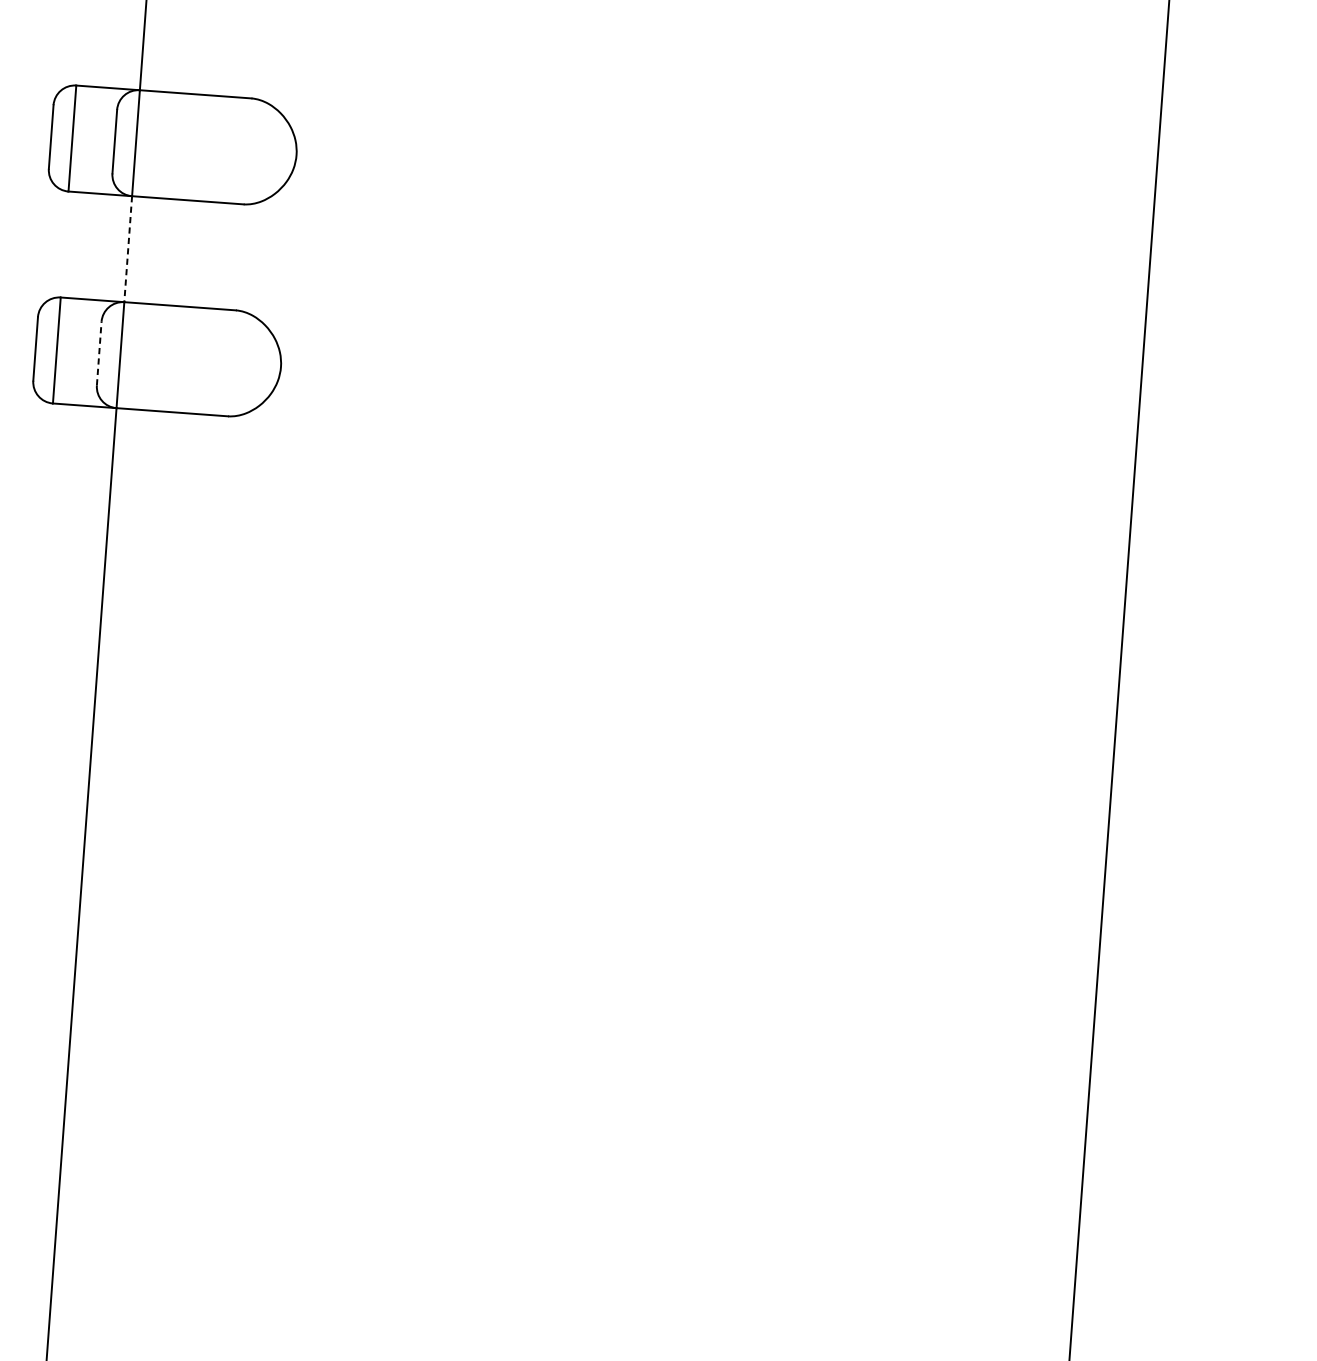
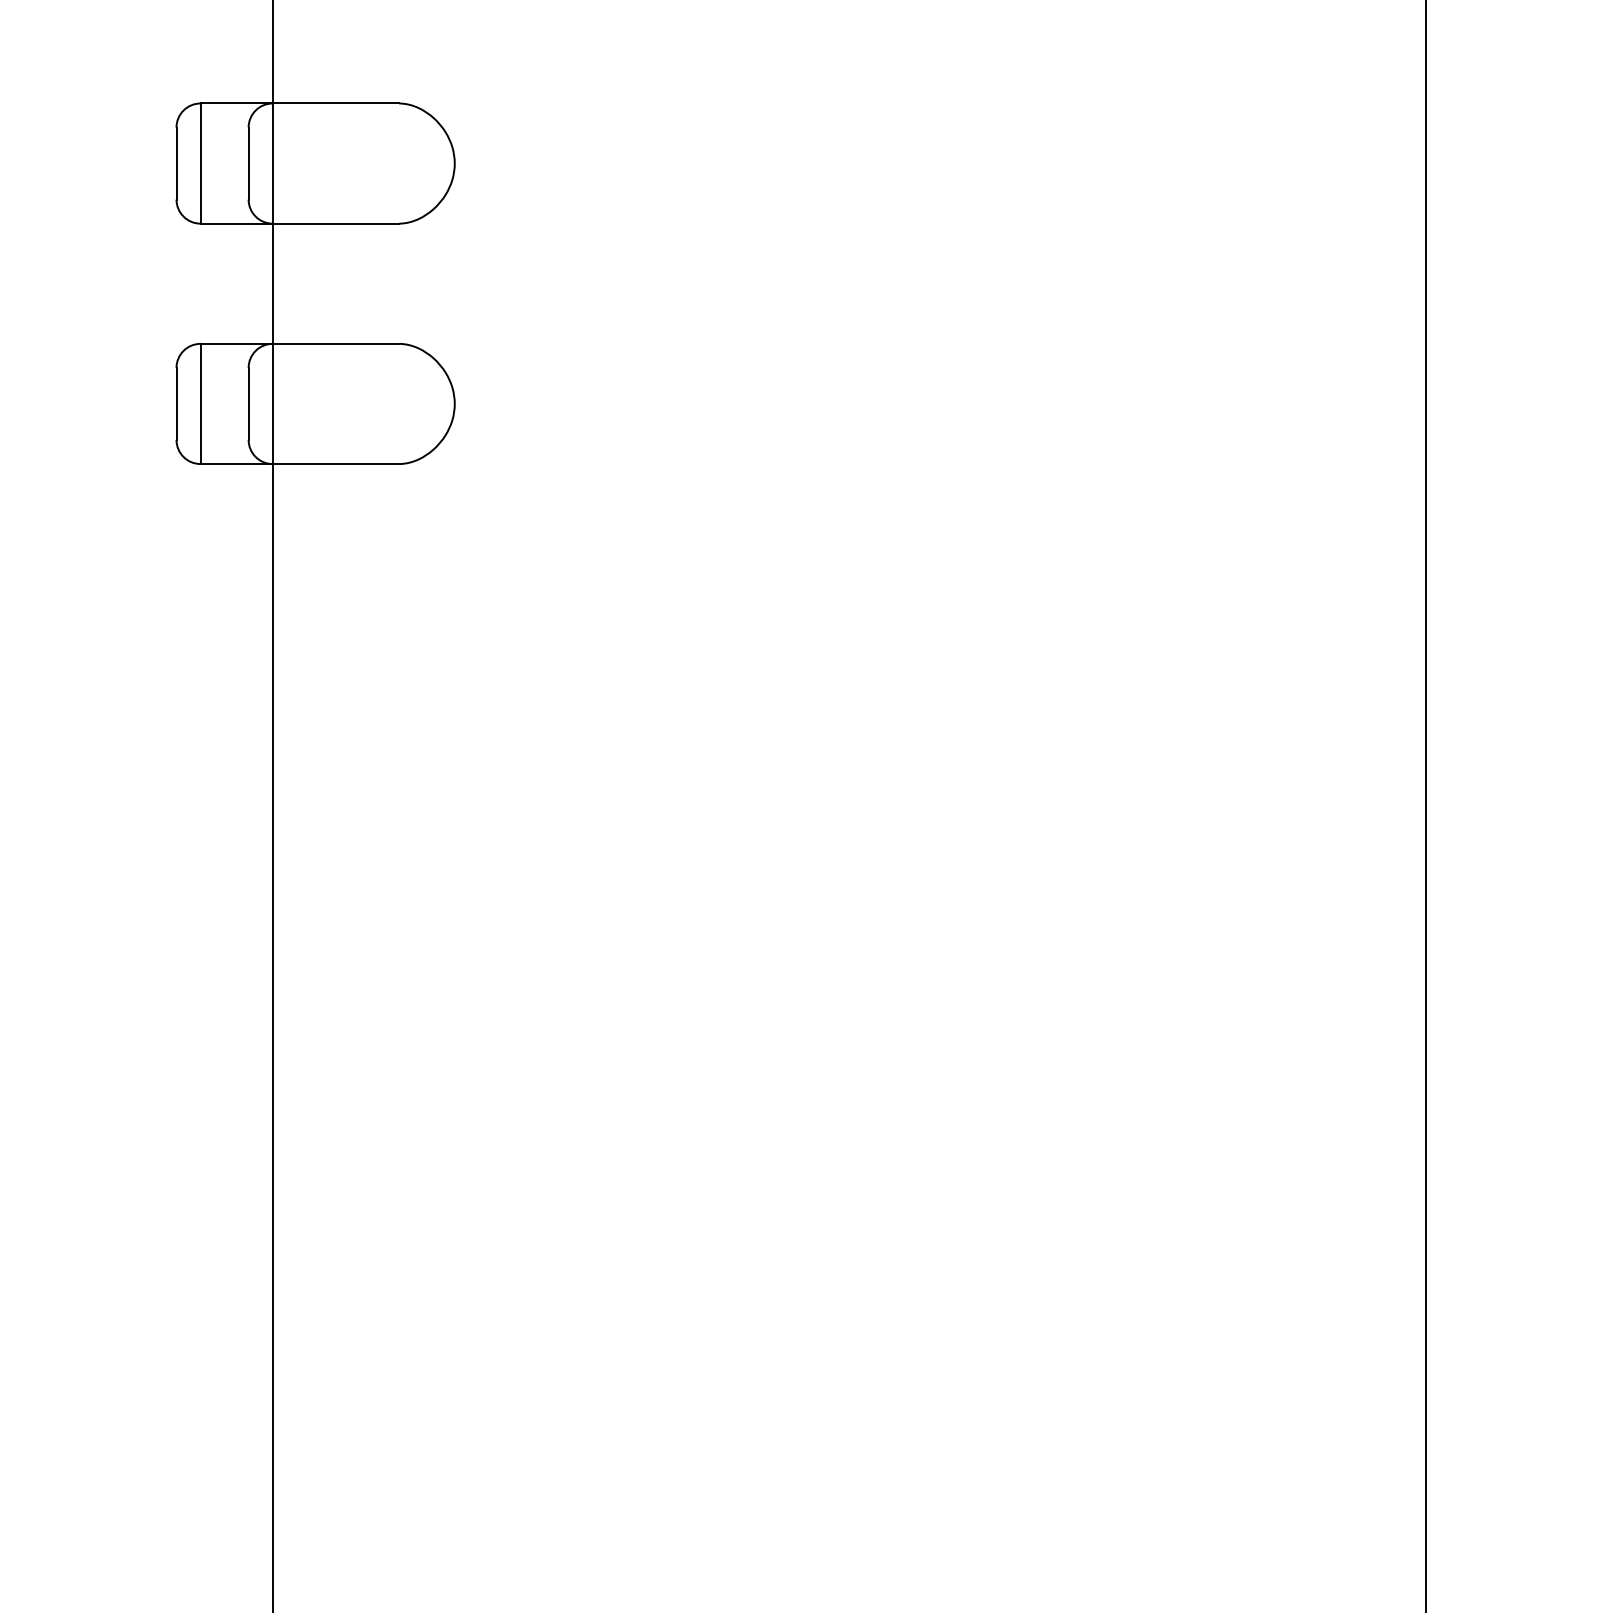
line: (128, 249) -> (272, 284), dashed -> solid
line: (99, 353) -> (248, 403), dashed -> solid

